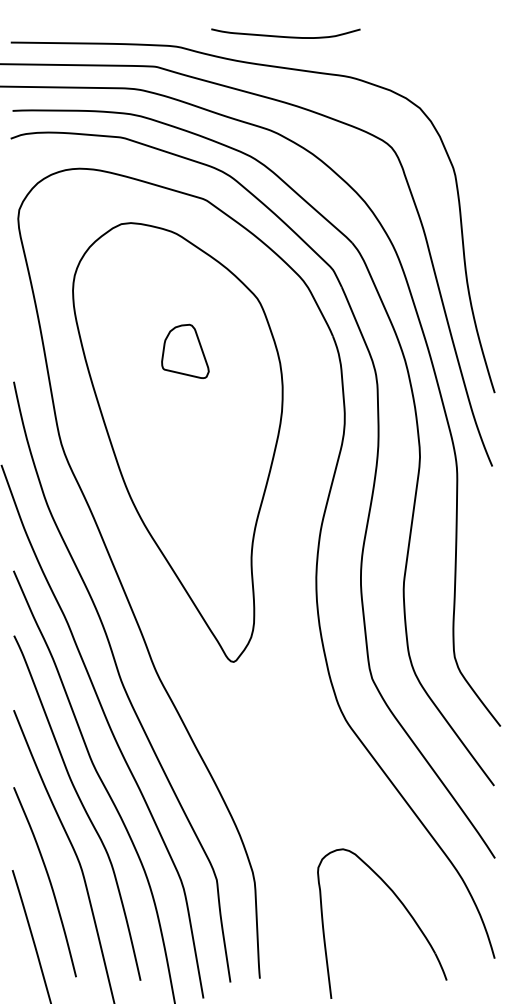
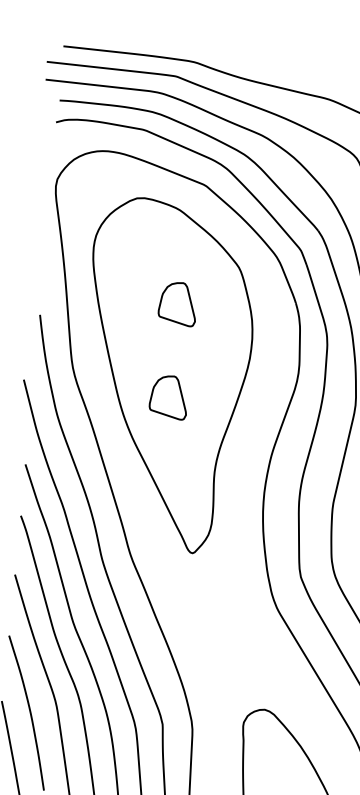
curve: (285, 36) -> (281, 62), removed
part: (185, 468) -> (169, 396), added

